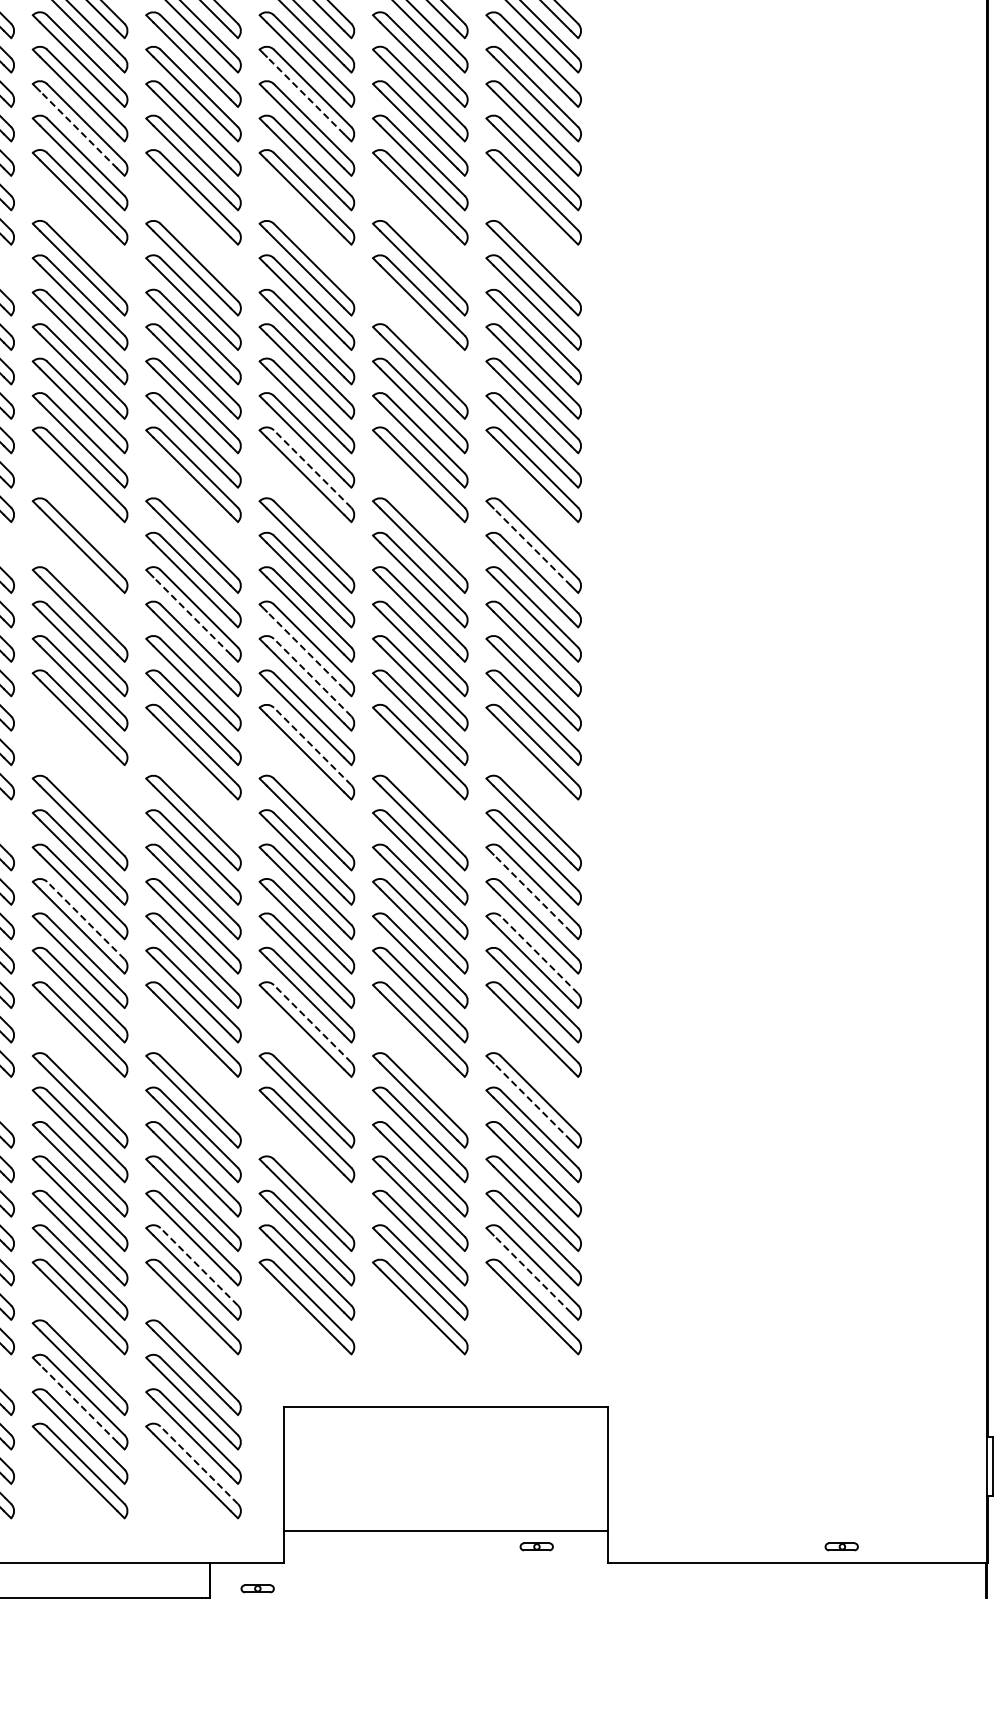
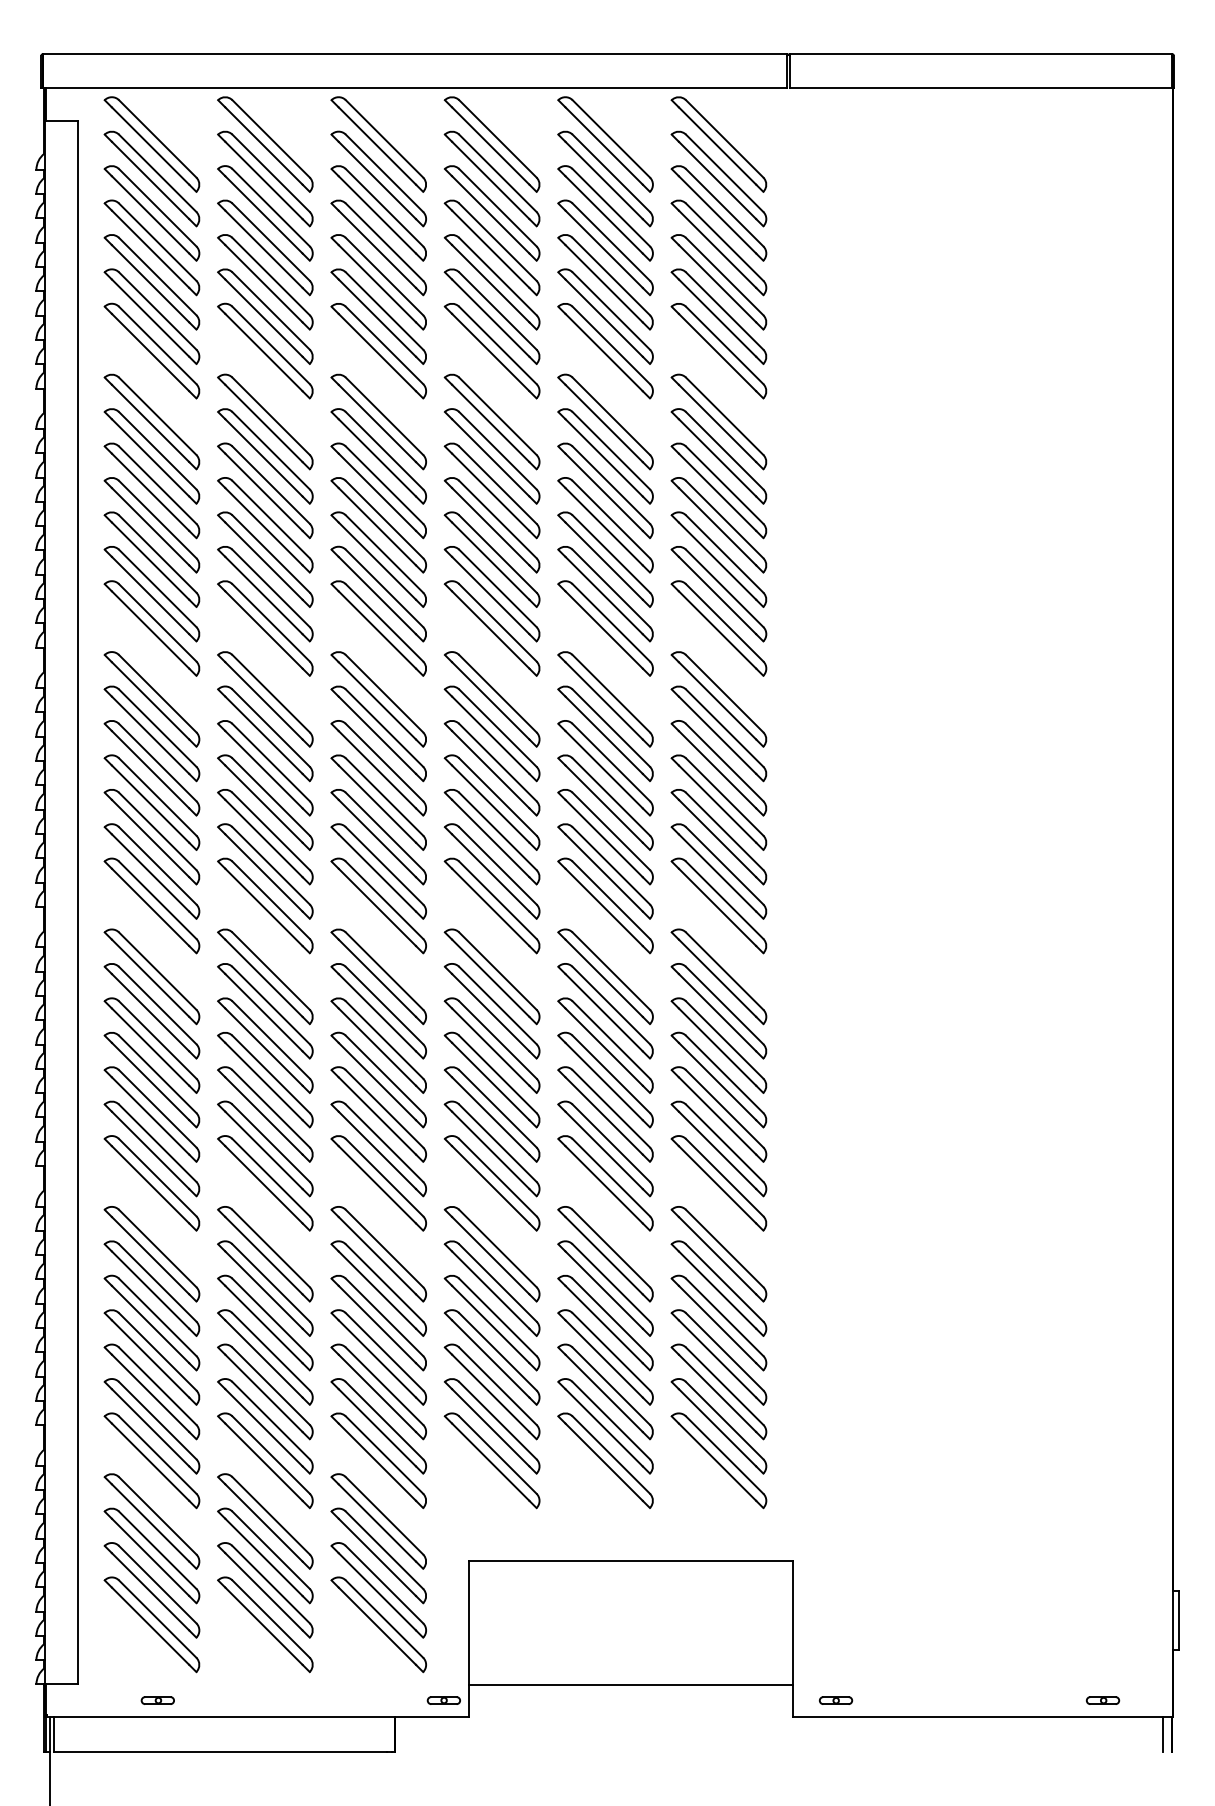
line: (305, 95) -> (490, 249), dashed -> solid
line: (78, 129) -> (263, 283), dashed -> solid
part: (420, 336) -> (605, 490), added
line: (312, 468) -> (497, 622), dashed -> solid
line: (532, 546) -> (717, 700), dashed -> solid
part: (80, 579) -> (265, 733), added
line: (192, 615) -> (377, 769), dashed -> solid
line: (305, 650) -> (490, 804), dashed -> solid
line: (312, 677) -> (497, 831), dashed -> solid
line: (312, 746) -> (497, 900), dashed -> solid
part: (80, 751) -> (265, 905), added
line: (532, 893) -> (717, 1047), dashed -> solid
line: (86, 920) -> (271, 1074), dashed -> solid
line: (539, 954) -> (724, 1108), dashed -> solid
line: (312, 1023) -> (497, 1177), dashed -> solid
line: (532, 1101) -> (717, 1255), dashed -> solid
part: (306, 1169) -> (491, 1323), added
line: (199, 1266) -> (384, 1420), dashed -> solid
line: (532, 1273) -> (717, 1427), dashed -> solid
line: (78, 1403) -> (263, 1557), dashed -> solid
line: (199, 1465) -> (384, 1619), dashed -> solid
part: (536, 1546) -> (835, 1700), moved
part: (841, 1546) -> (1102, 1700), moved
line: (978, 1580) -> (1163, 1734), added
part: (257, 1588) -> (443, 1700), moved

